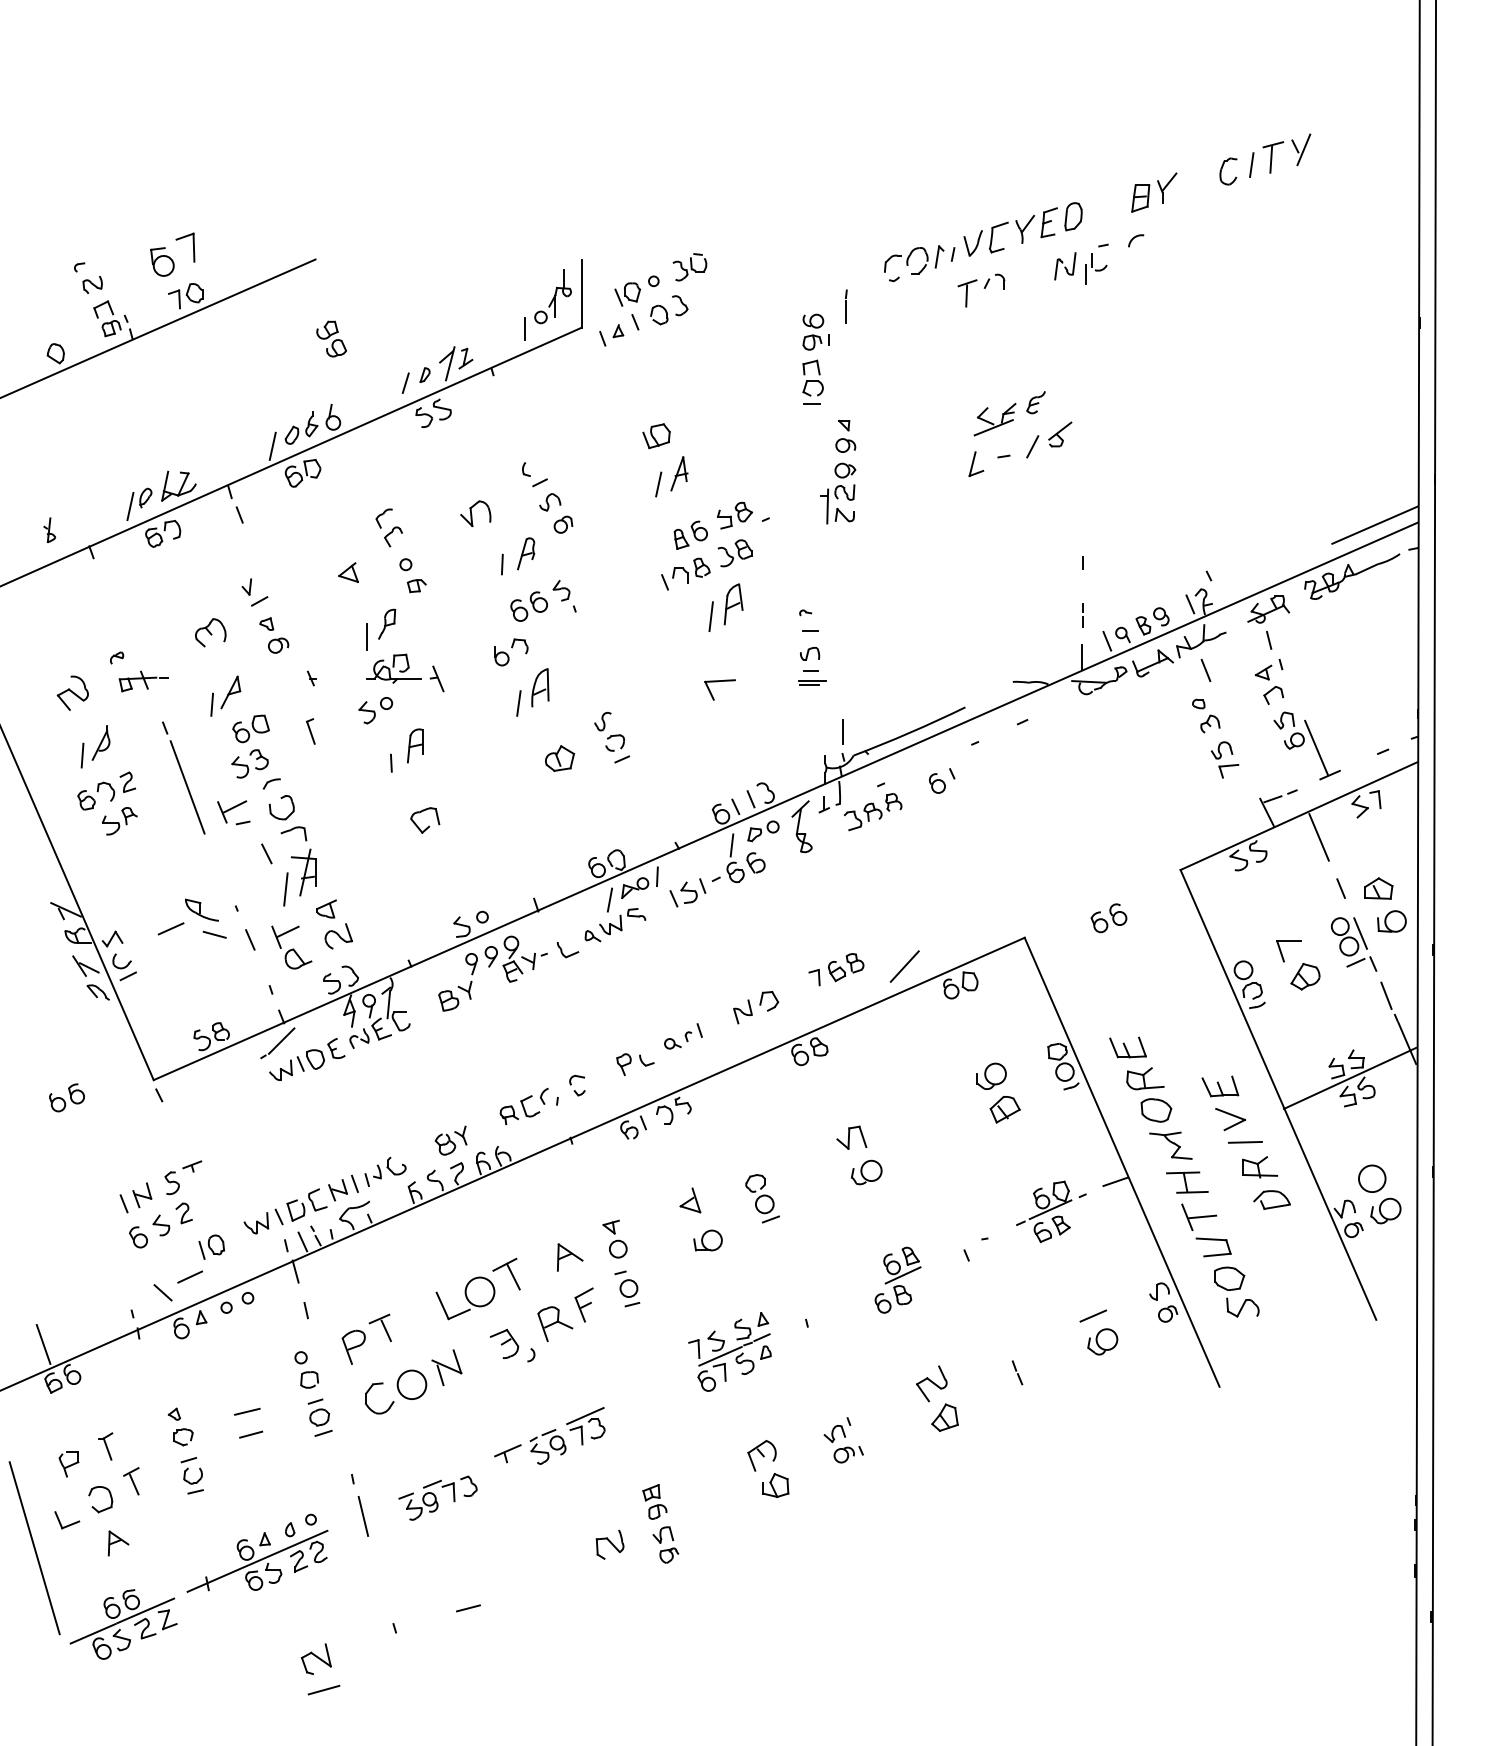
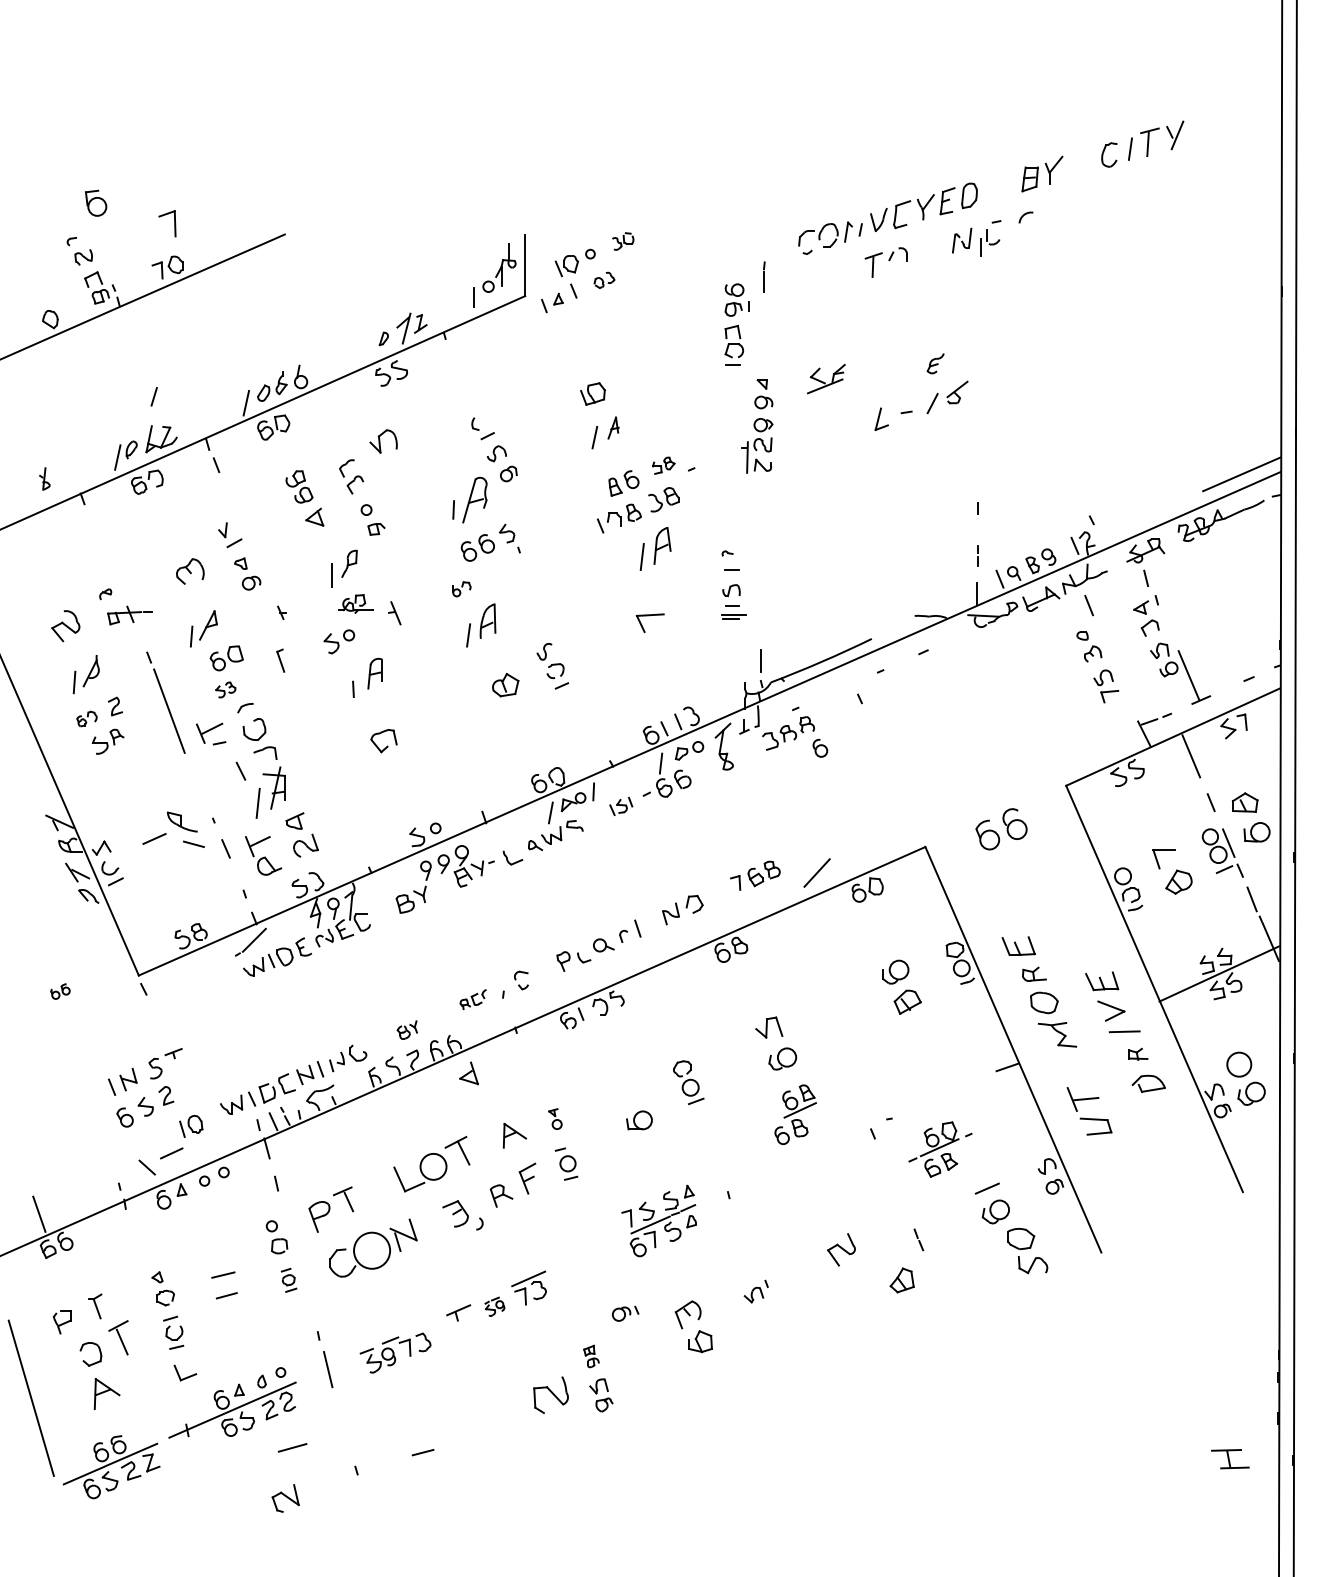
part: (162, 261) -> (96, 202), moved
part: (689, 267) -> (622, 241), size x0.7
part: (669, 310) -> (604, 280), size x0.6
part: (331, 338) -> (299, 486), moved
line: (405, 382) -> (153, 396), moved
part: (994, 419) -> (825, 378), moved
part: (679, 473) -> (613, 427), size x0.7
part: (475, 513) -> (383, 441), moved
part: (734, 515) -> (663, 465), size x0.7
part: (526, 553) -> (475, 499), size x1.6
part: (511, 652) -> (461, 589), size x0.6
part: (393, 668) -> (355, 603), size x0.7
part: (249, 763) -> (225, 689), size x0.6
part: (937, 783) -> (820, 748), moved
part: (96, 795) -> (87, 718), size x0.6
part: (687, 892) -> (620, 806), size x0.7
part: (1108, 918) -> (1001, 829), size x1.6
part: (683, 1036) -> (617, 936), size x1.4
part: (1145, 1078) -> (1034, 974), size x0.7
part: (66, 1097) -> (60, 991), size x0.6
part: (523, 1106) -> (472, 999), size x0.6
part: (450, 1140) -> (406, 1030), size x0.7
part: (1260, 1167) -> (1138, 1054), size x0.6
part: (1187, 1182) -> (1230, 1459), moved
part: (690, 1200) -> (469, 1073), moved
part: (1051, 1211) -> (940, 1149), moved
part: (614, 1238) -> (554, 1118), size x0.6
part: (897, 1279) -> (795, 1114), moved
part: (1236, 1291) -> (1027, 1250), moved
part: (555, 1324) -> (501, 1196), size x0.7
circle: (411, 1384) -> (371, 1250), size x1.4
part: (319, 1417) -> (288, 1280), size x0.7
part: (944, 1417) -> (901, 1280), moved
part: (547, 1446) -> (494, 1306), size x0.6
part: (848, 1454) -> (625, 1313), moved
part: (131, 1481) -> (118, 1338), size x1.4
part: (654, 1501) -> (591, 1356), size x0.7
part: (67, 1520) -> (185, 1373), moved
part: (118, 1543) -> (107, 1394), size x1.4
part: (609, 1544) -> (550, 1394), size x1.4
line: (323, 1689) -> (292, 1447), moved

